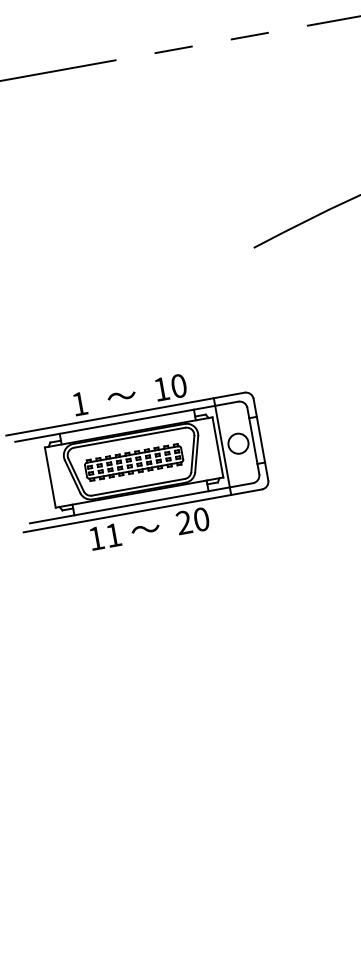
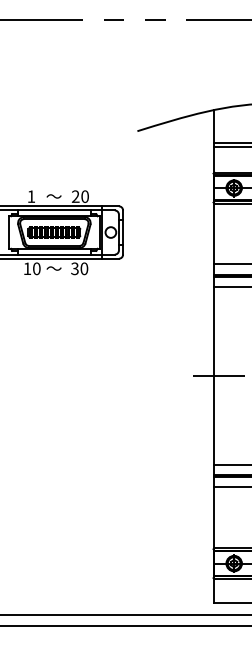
text: (161, 388) -> (75, 196), 10 -> 20
text: (183, 524) -> (74, 269), 20 -> 30
text: (113, 534) -> (36, 268), 11 -> 10

